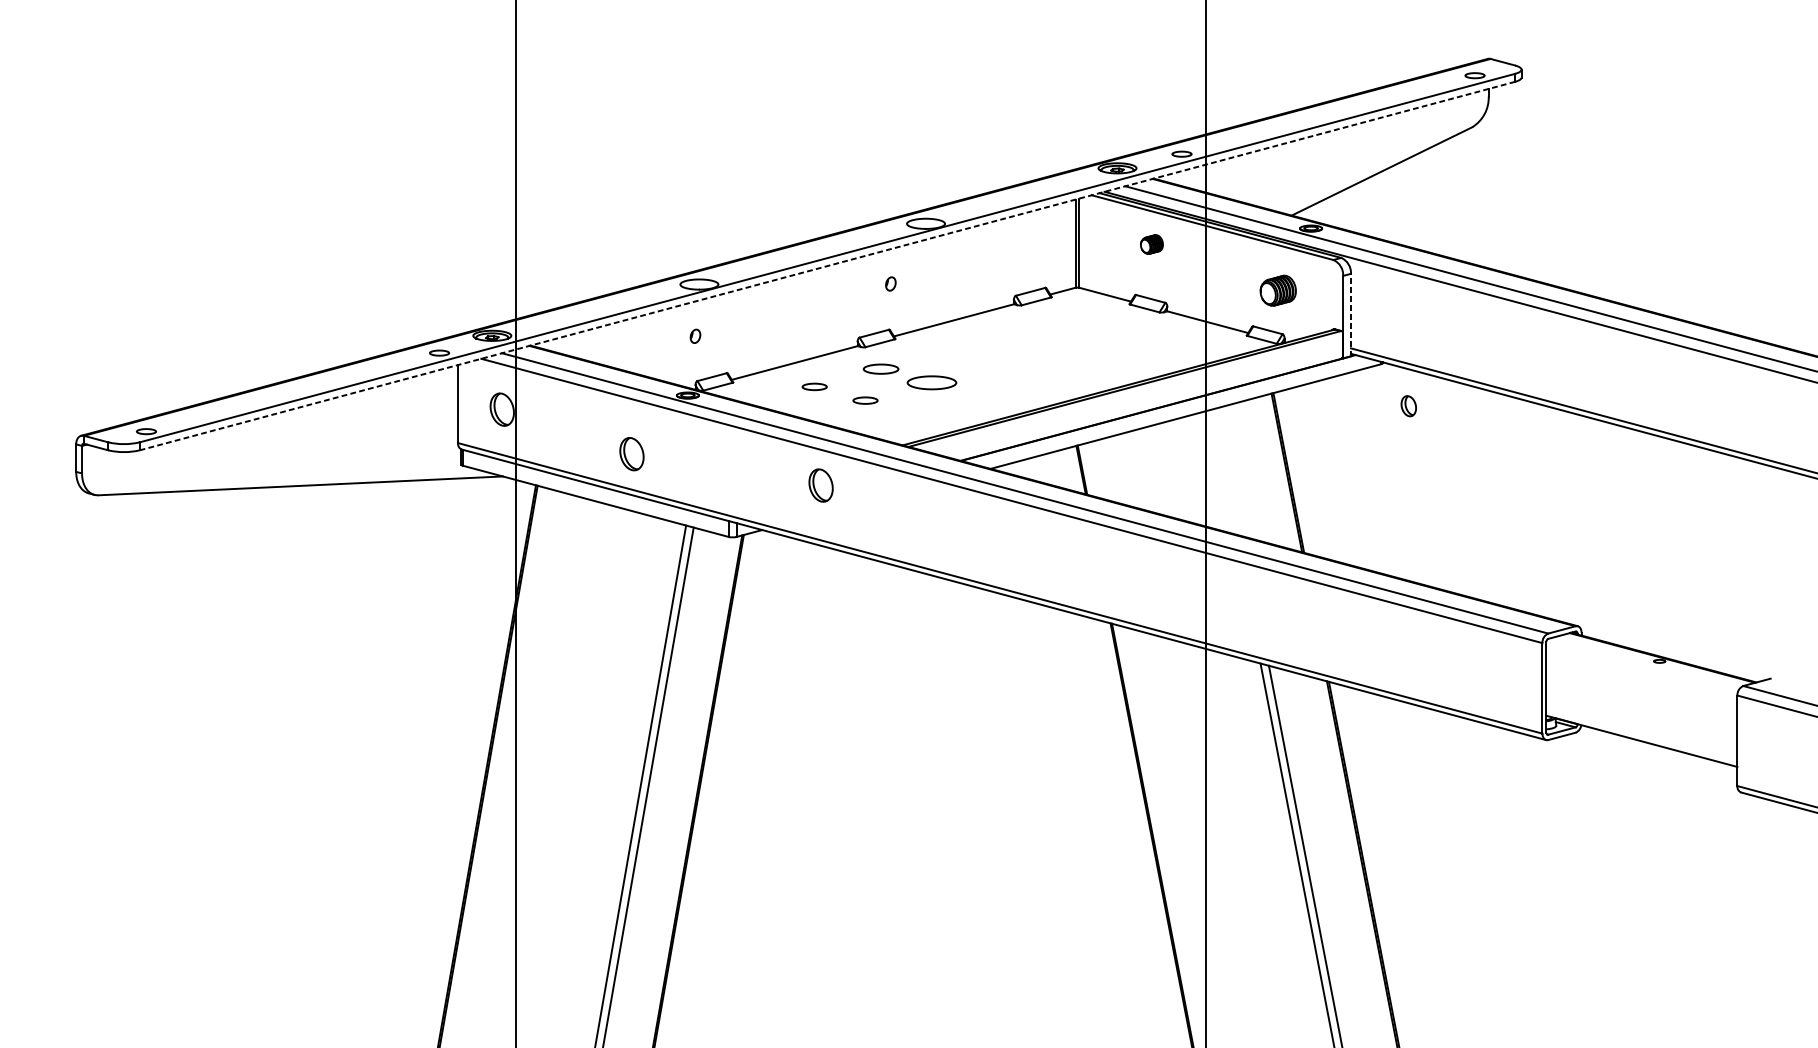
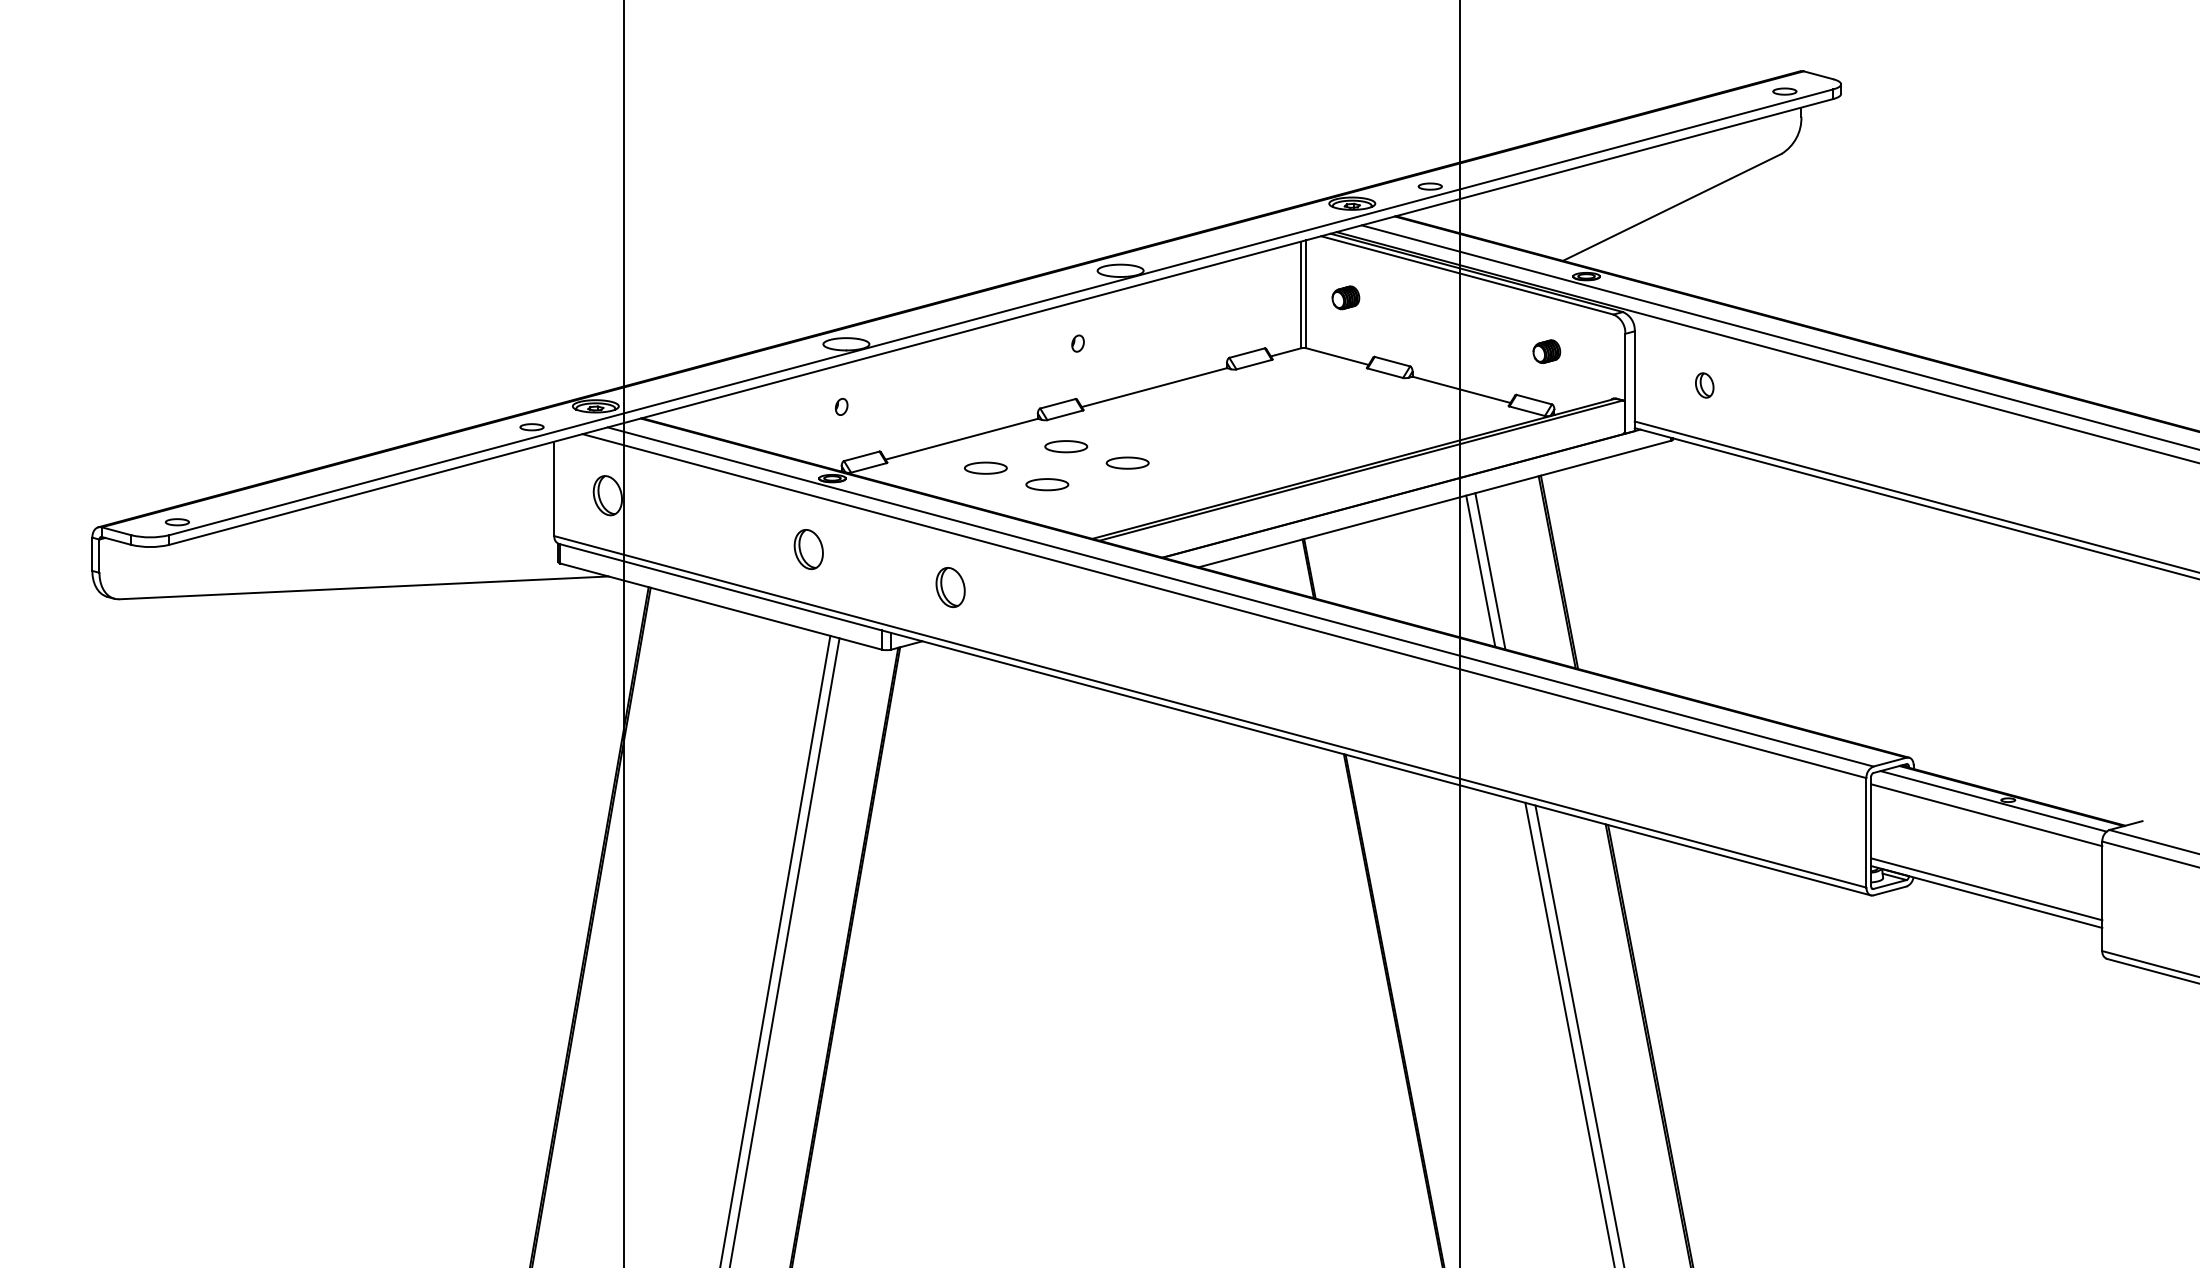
part: (1151, 244) -> (1345, 297), moved
line: (827, 265) -> (1001, 321), dashed -> solid
part: (1278, 290) -> (1546, 351), size x0.62
line: (1350, 315) -> (1634, 381), dashed -> solid
part: (931, 382) -> (1127, 462), size x0.71
part: (814, 386) -> (985, 467), size x1.43
part: (865, 400) -> (1047, 484), size x1.43
part: (1408, 406) -> (1704, 385), moved
part: (631, 454) -> (808, 549), moved
line: (1223, 471) -> (1480, 570), added
line: (1231, 472) -> (1490, 571), added
part: (820, 485) -> (950, 587), moved
line: (1647, 662) -> (1993, 801), added
line: (1641, 674) -> (1986, 815), added
line: (1641, 735) -> (1986, 889), added

